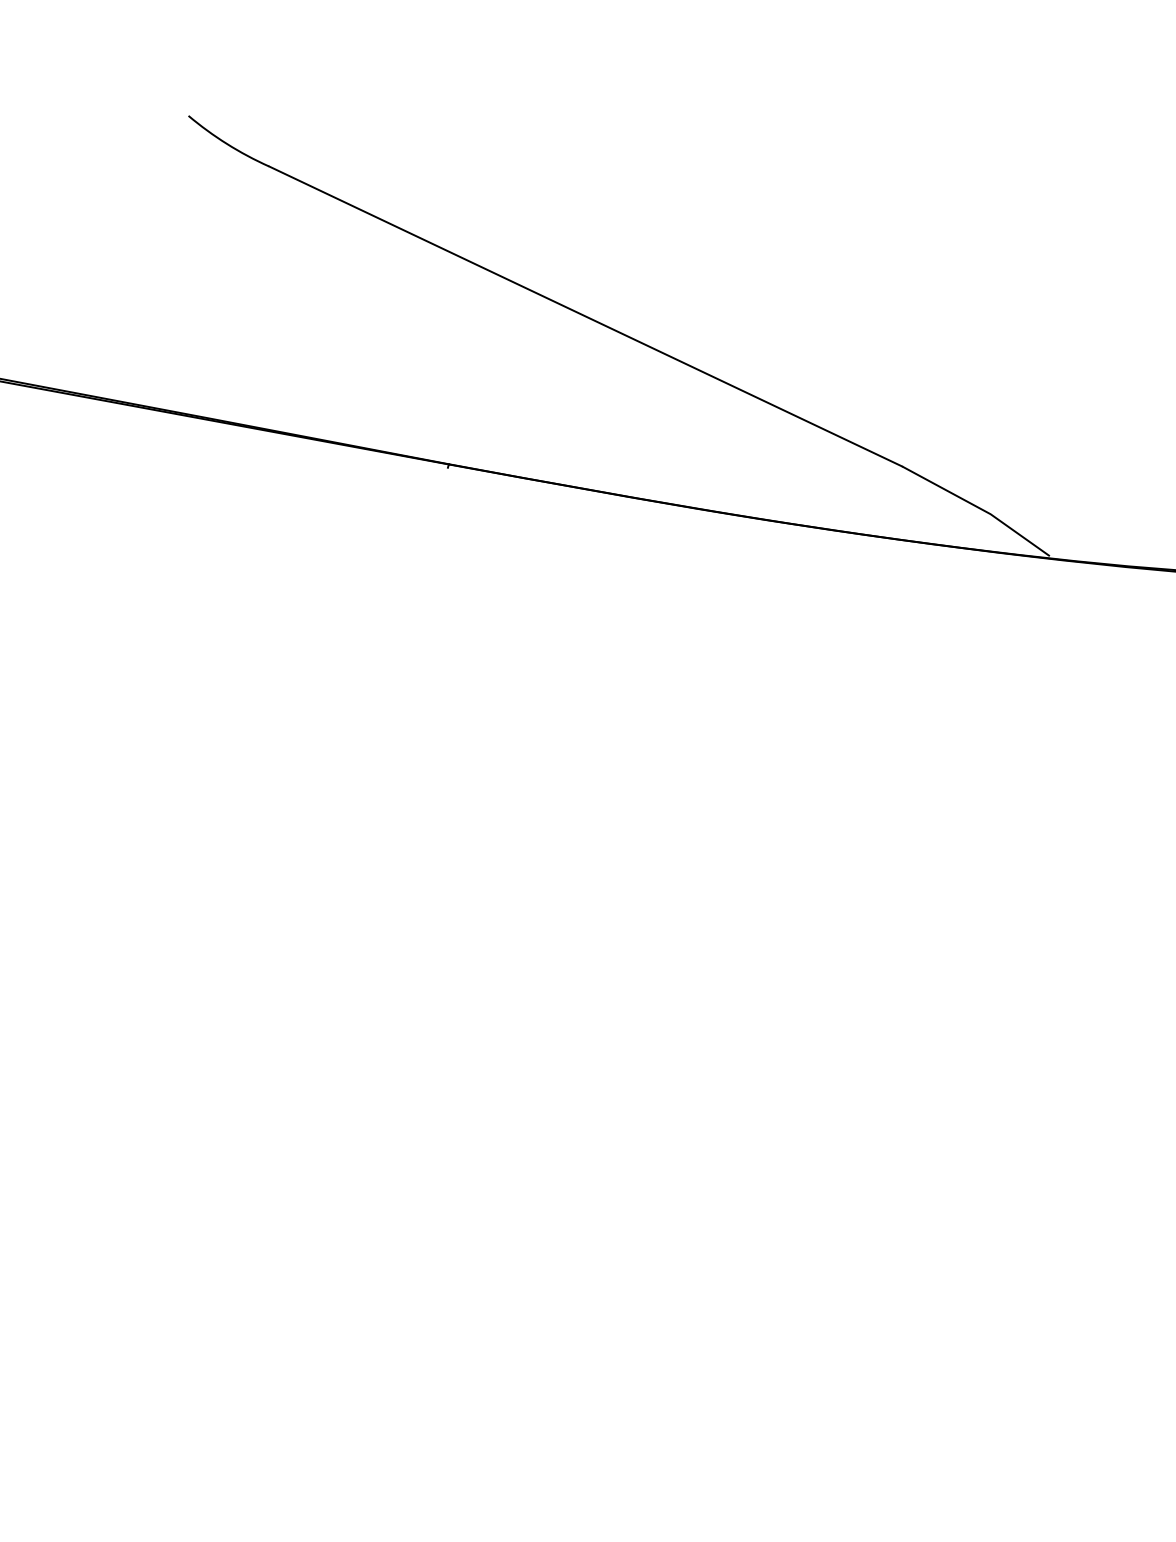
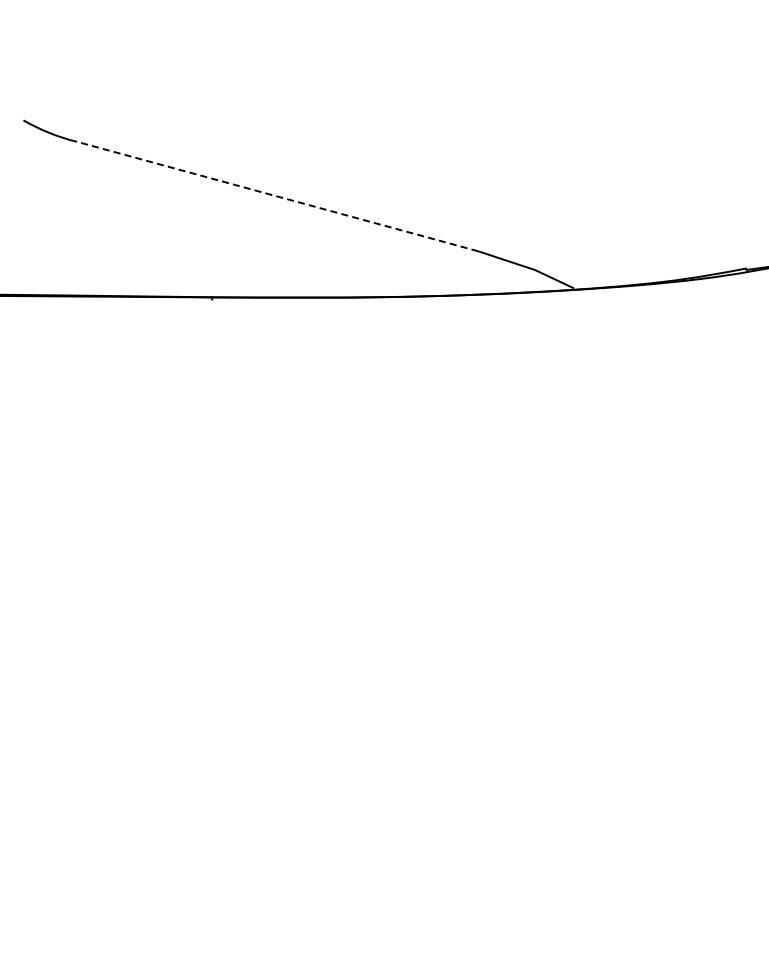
line: (586, 316) -> (277, 196), solid -> dashed

